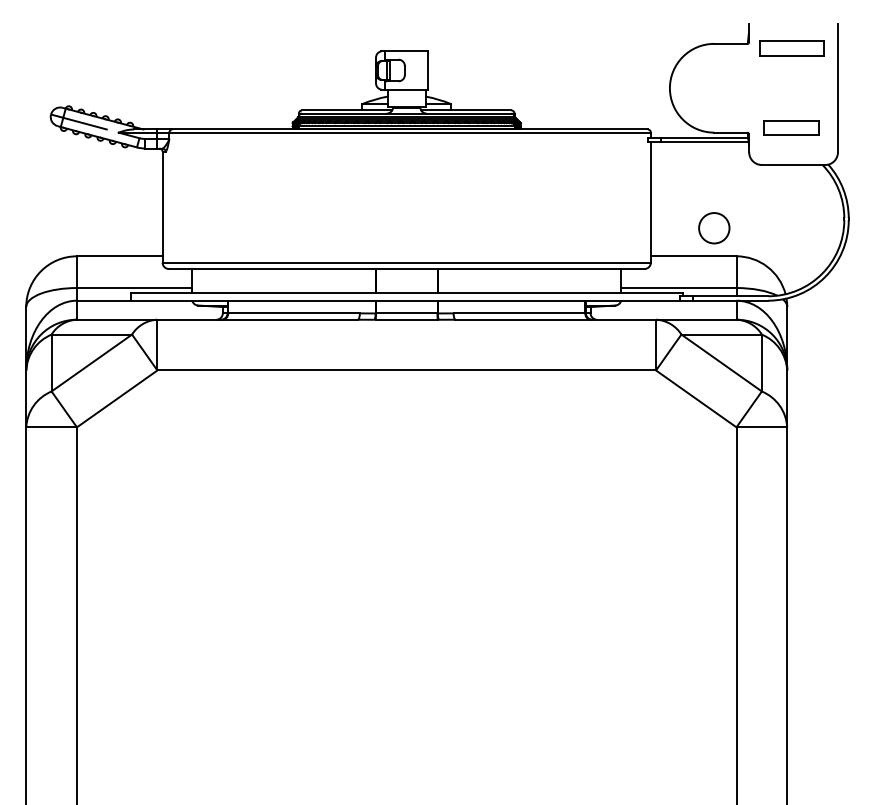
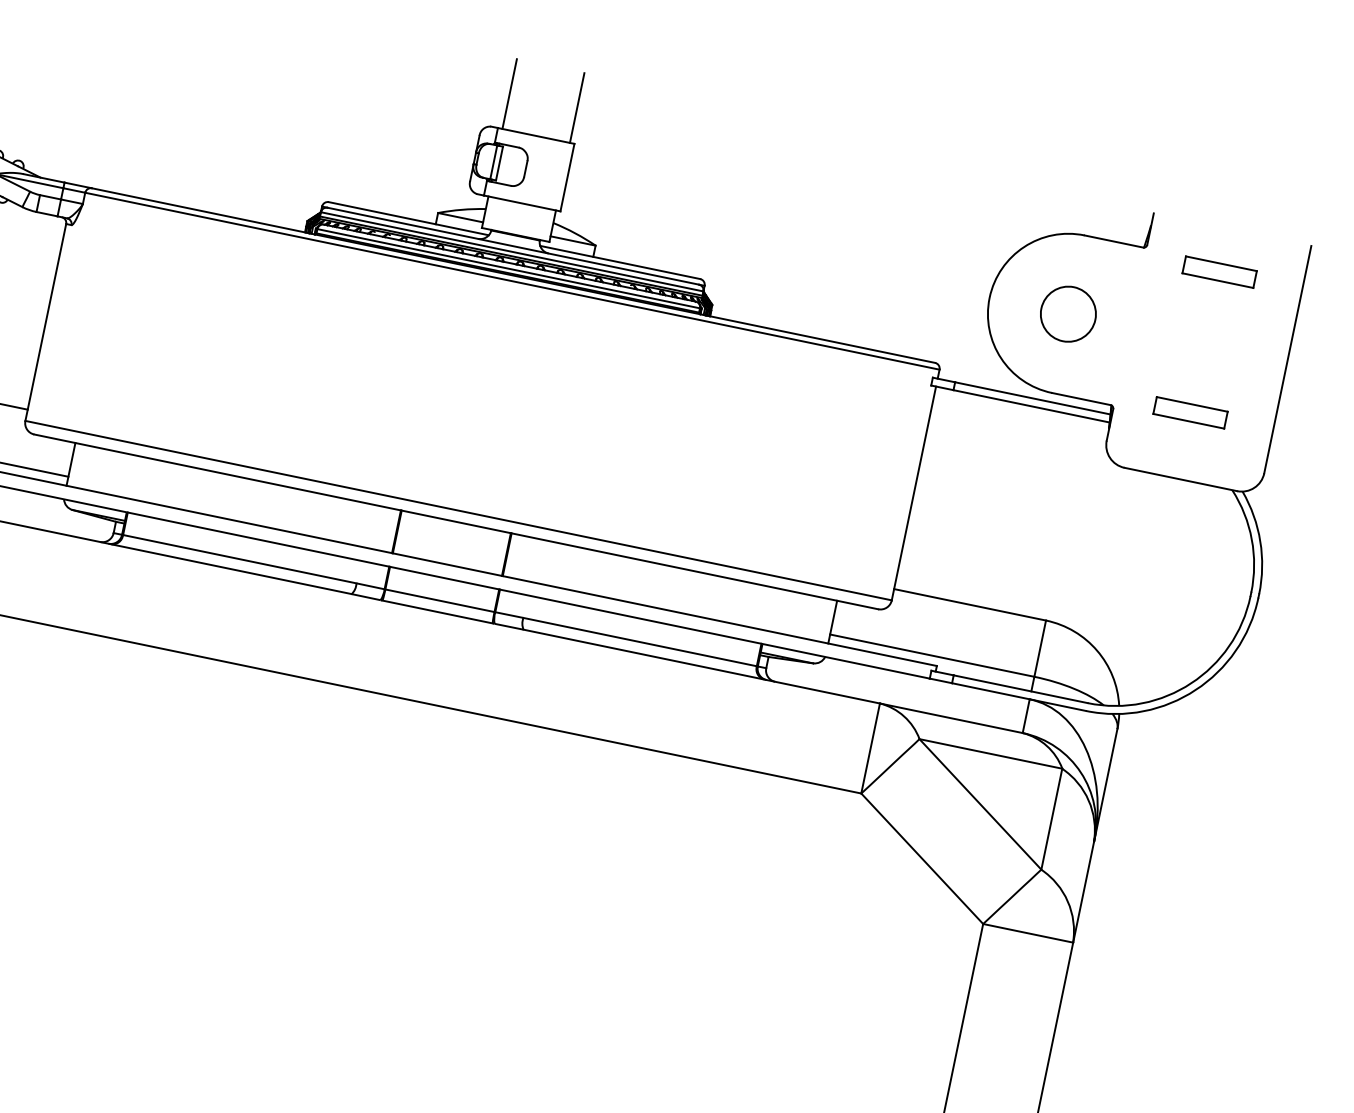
line: (387, 31) -> (509, 93), added
line: (425, 31) -> (576, 107), added
part: (790, 48) -> (1218, 271), size x0.62
part: (790, 127) -> (1189, 411), size x0.71
circle: (714, 228) -> (1068, 314), moved

